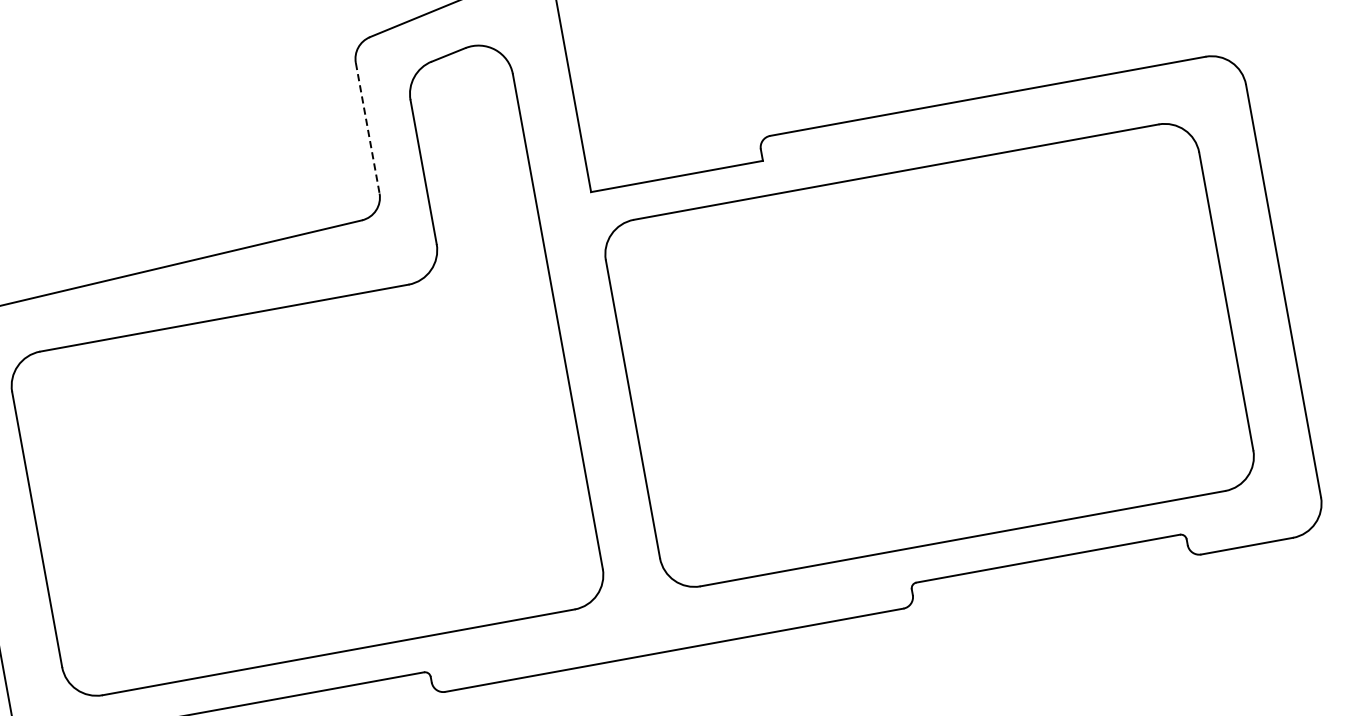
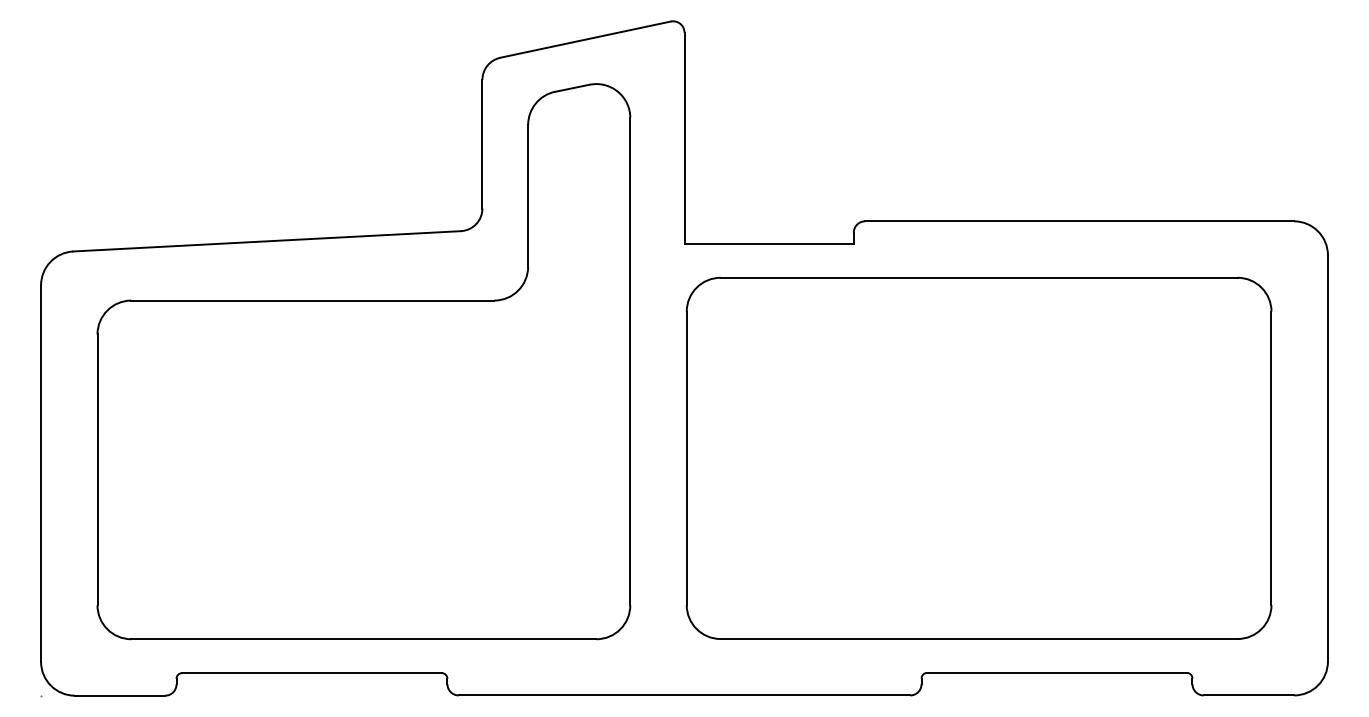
line: (367, 128) -> (482, 144), dashed -> solid

